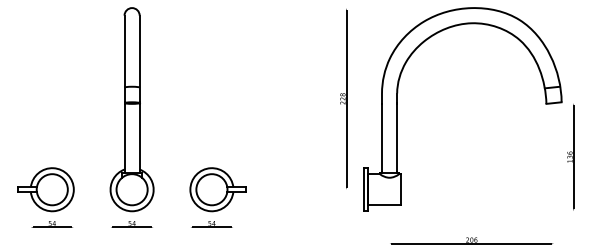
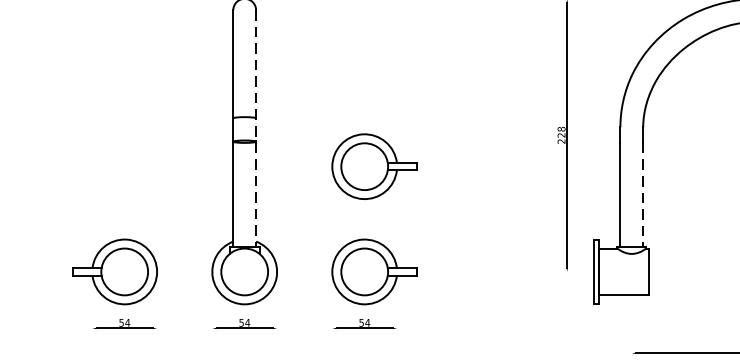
line: (139, 94) -> (255, 128), solid -> dashed
part: (217, 119) -> (373, 166), added
line: (397, 137) -> (643, 193), solid -> dashed

